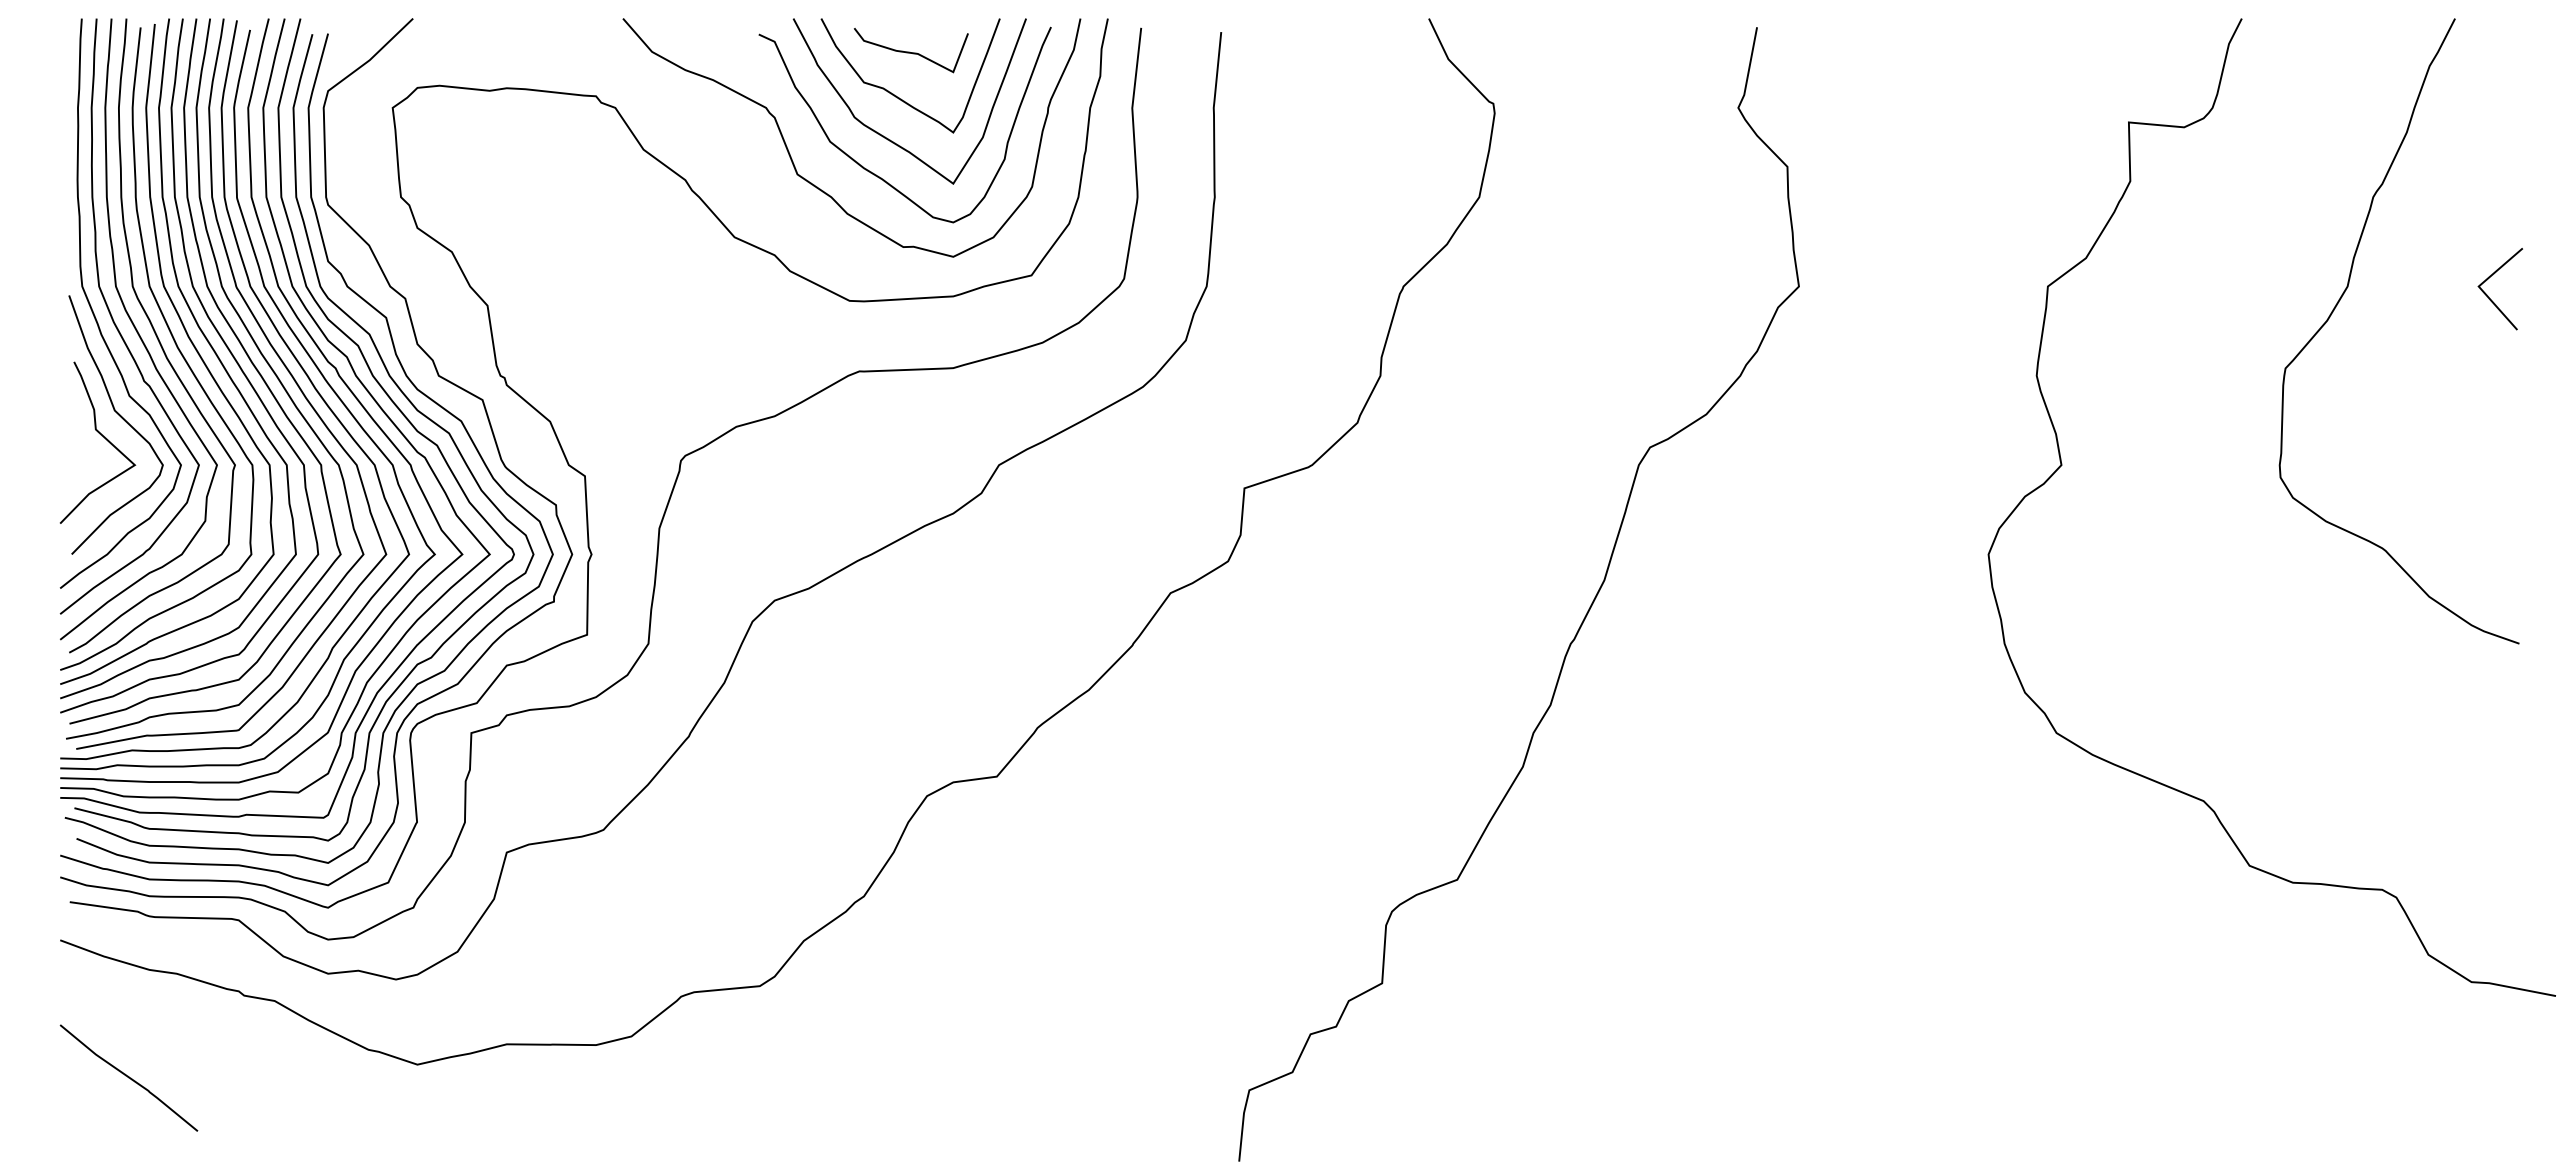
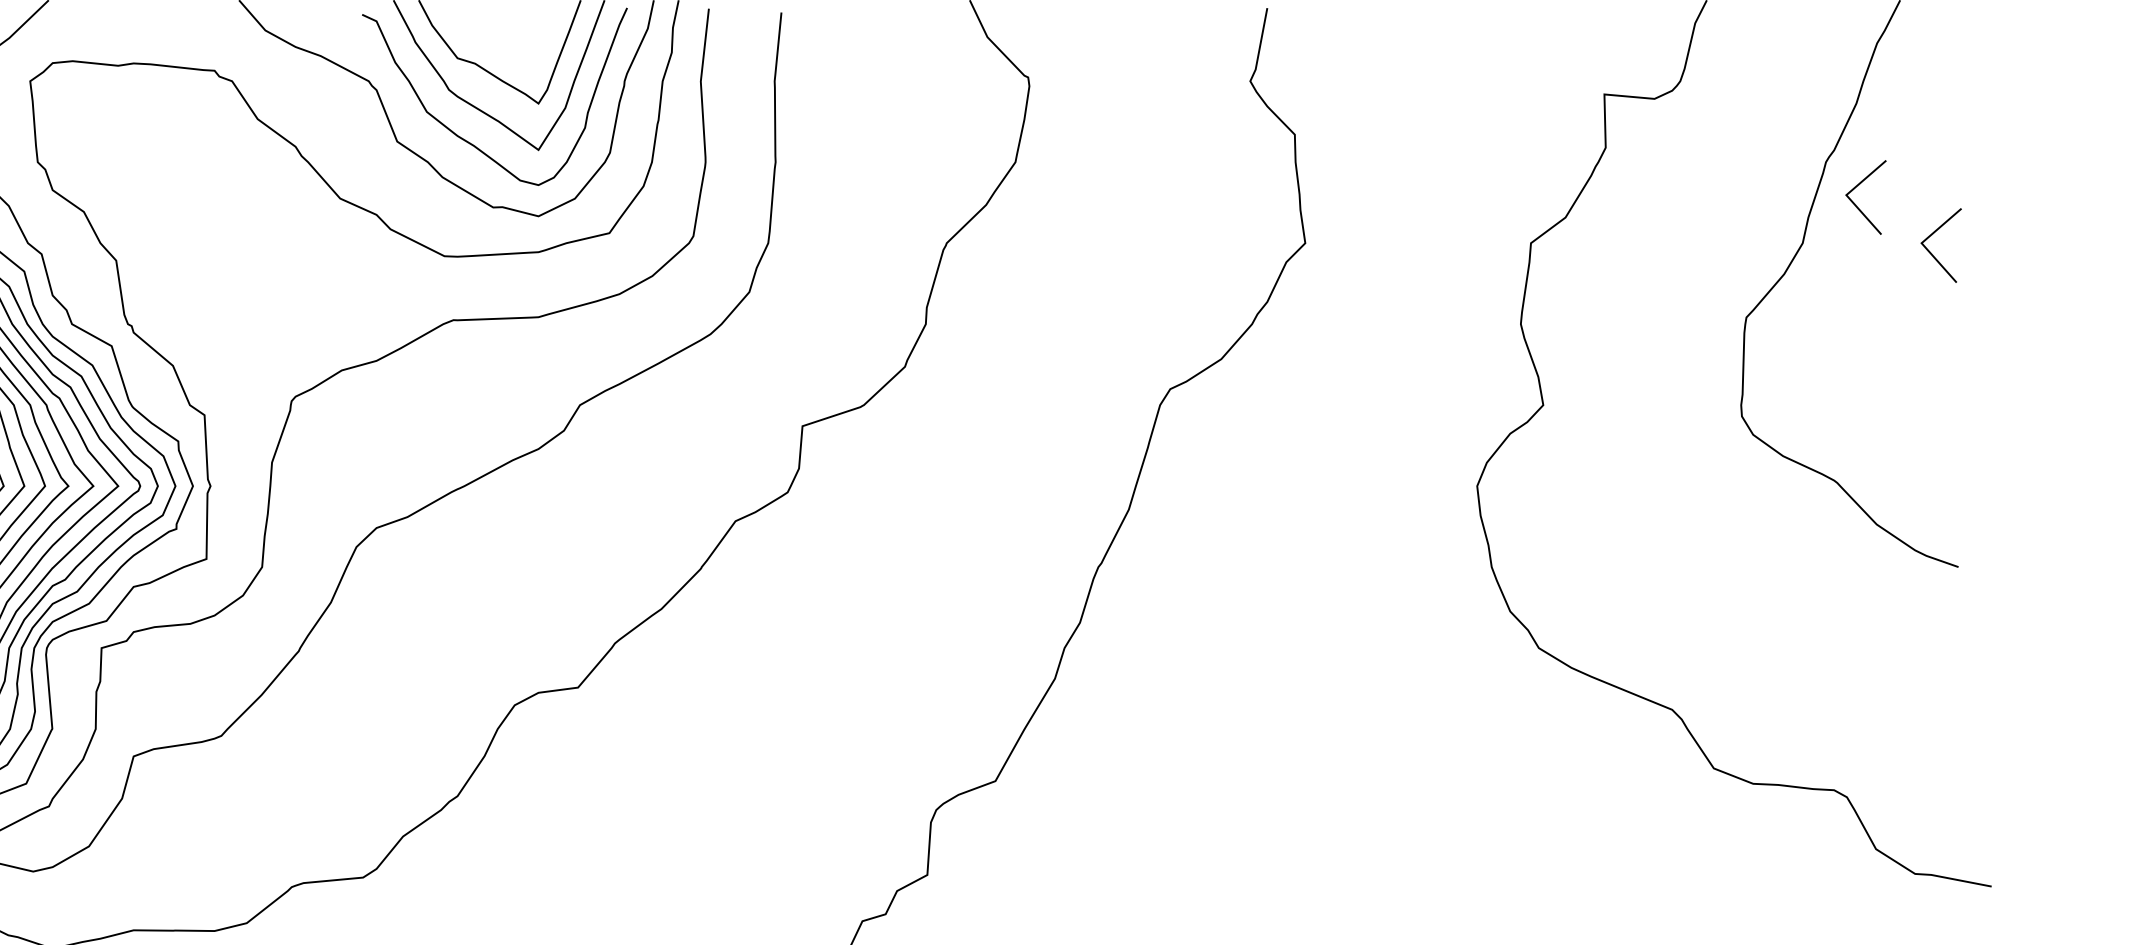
curve: (909, 51) -> (498, 30), removed
line: (2405, 242) -> (1855, 203), added

